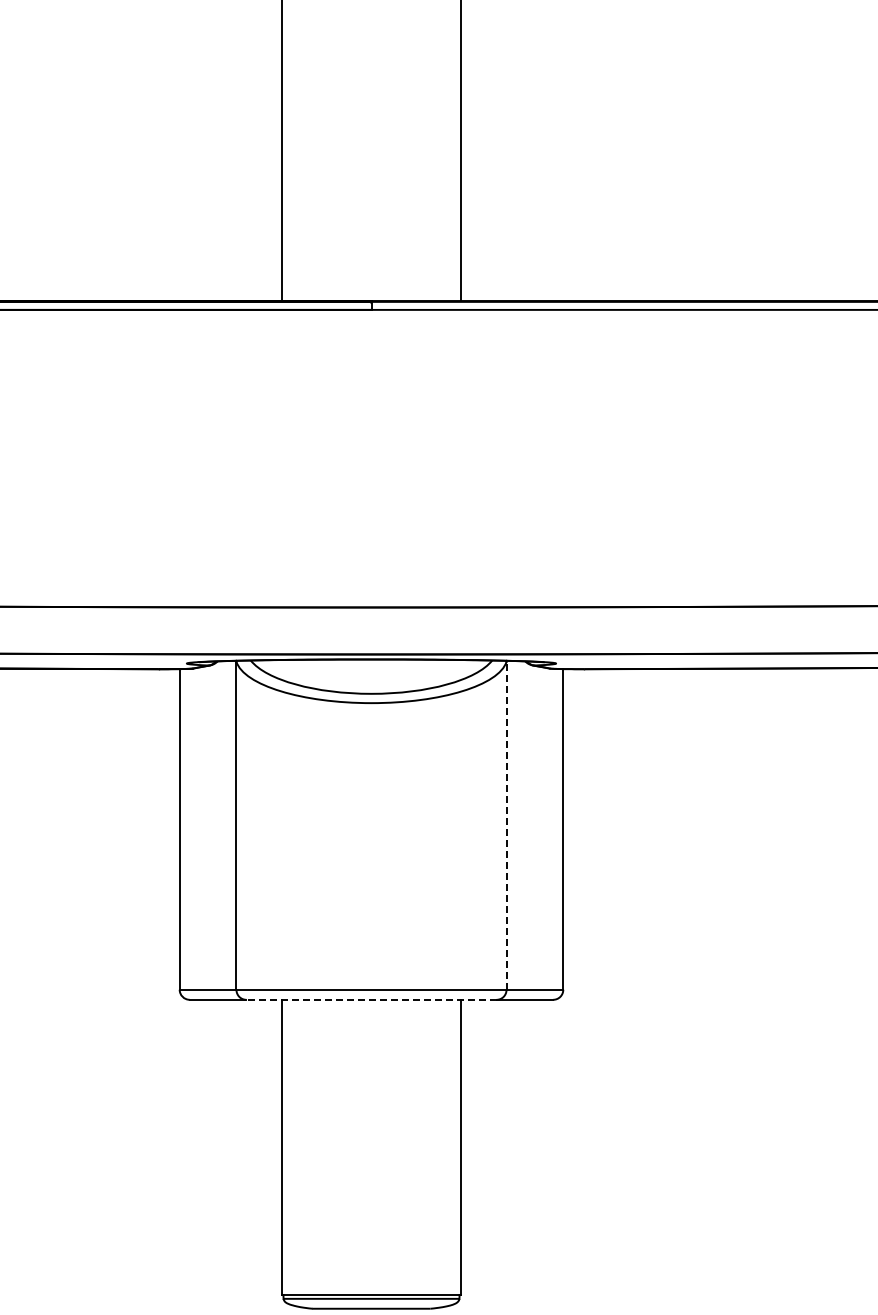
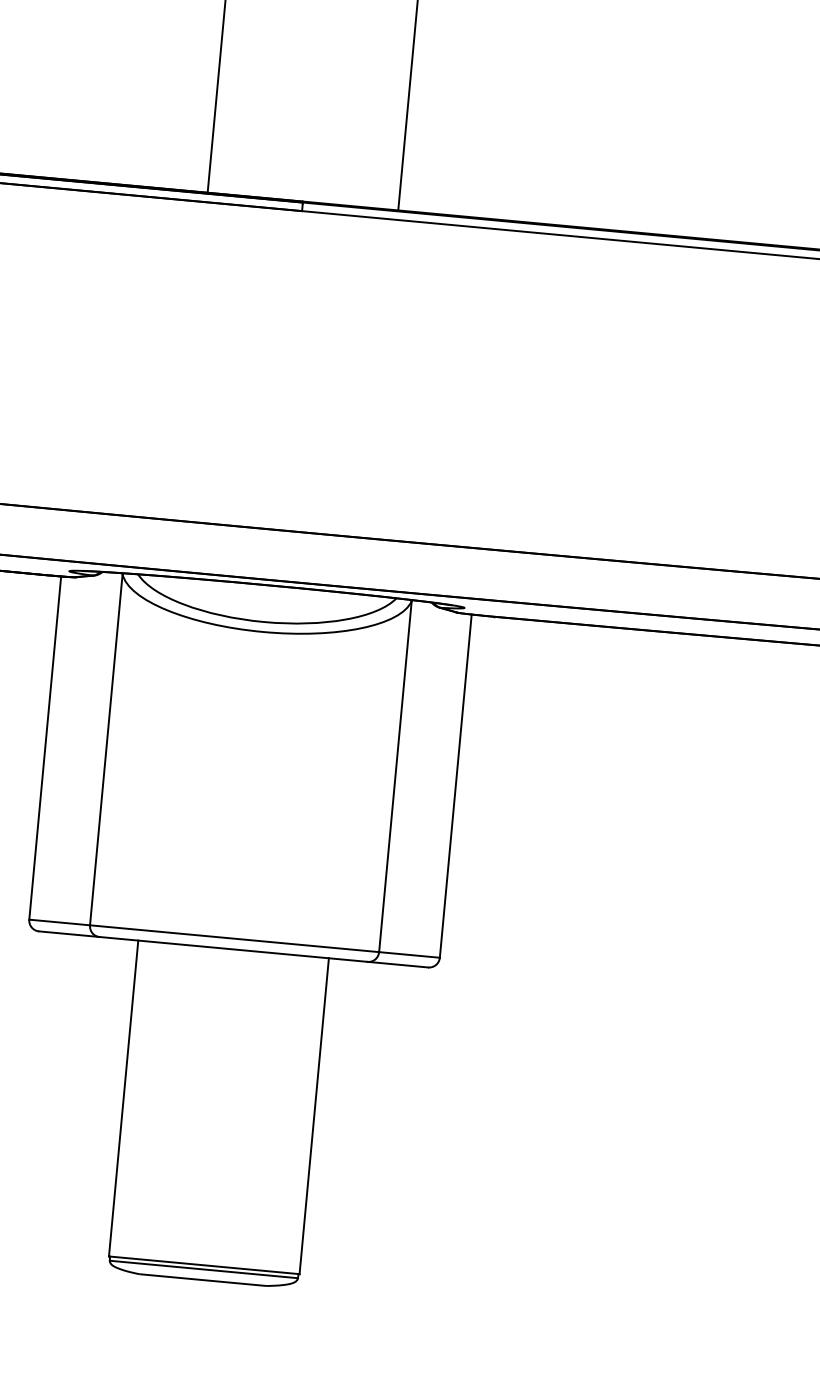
line: (506, 825) -> (395, 776), dashed -> solid
line: (371, 999) -> (233, 949), dashed -> solid

